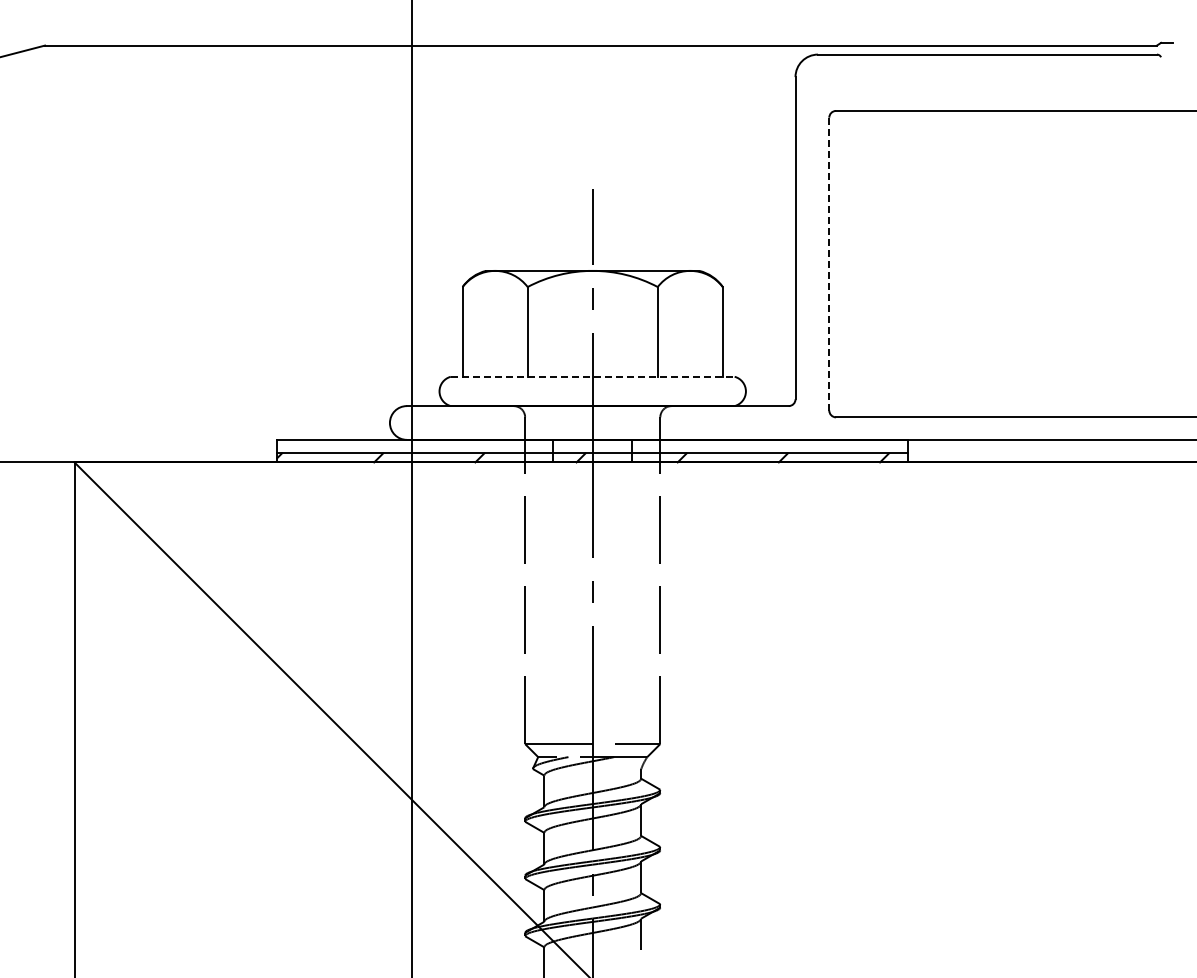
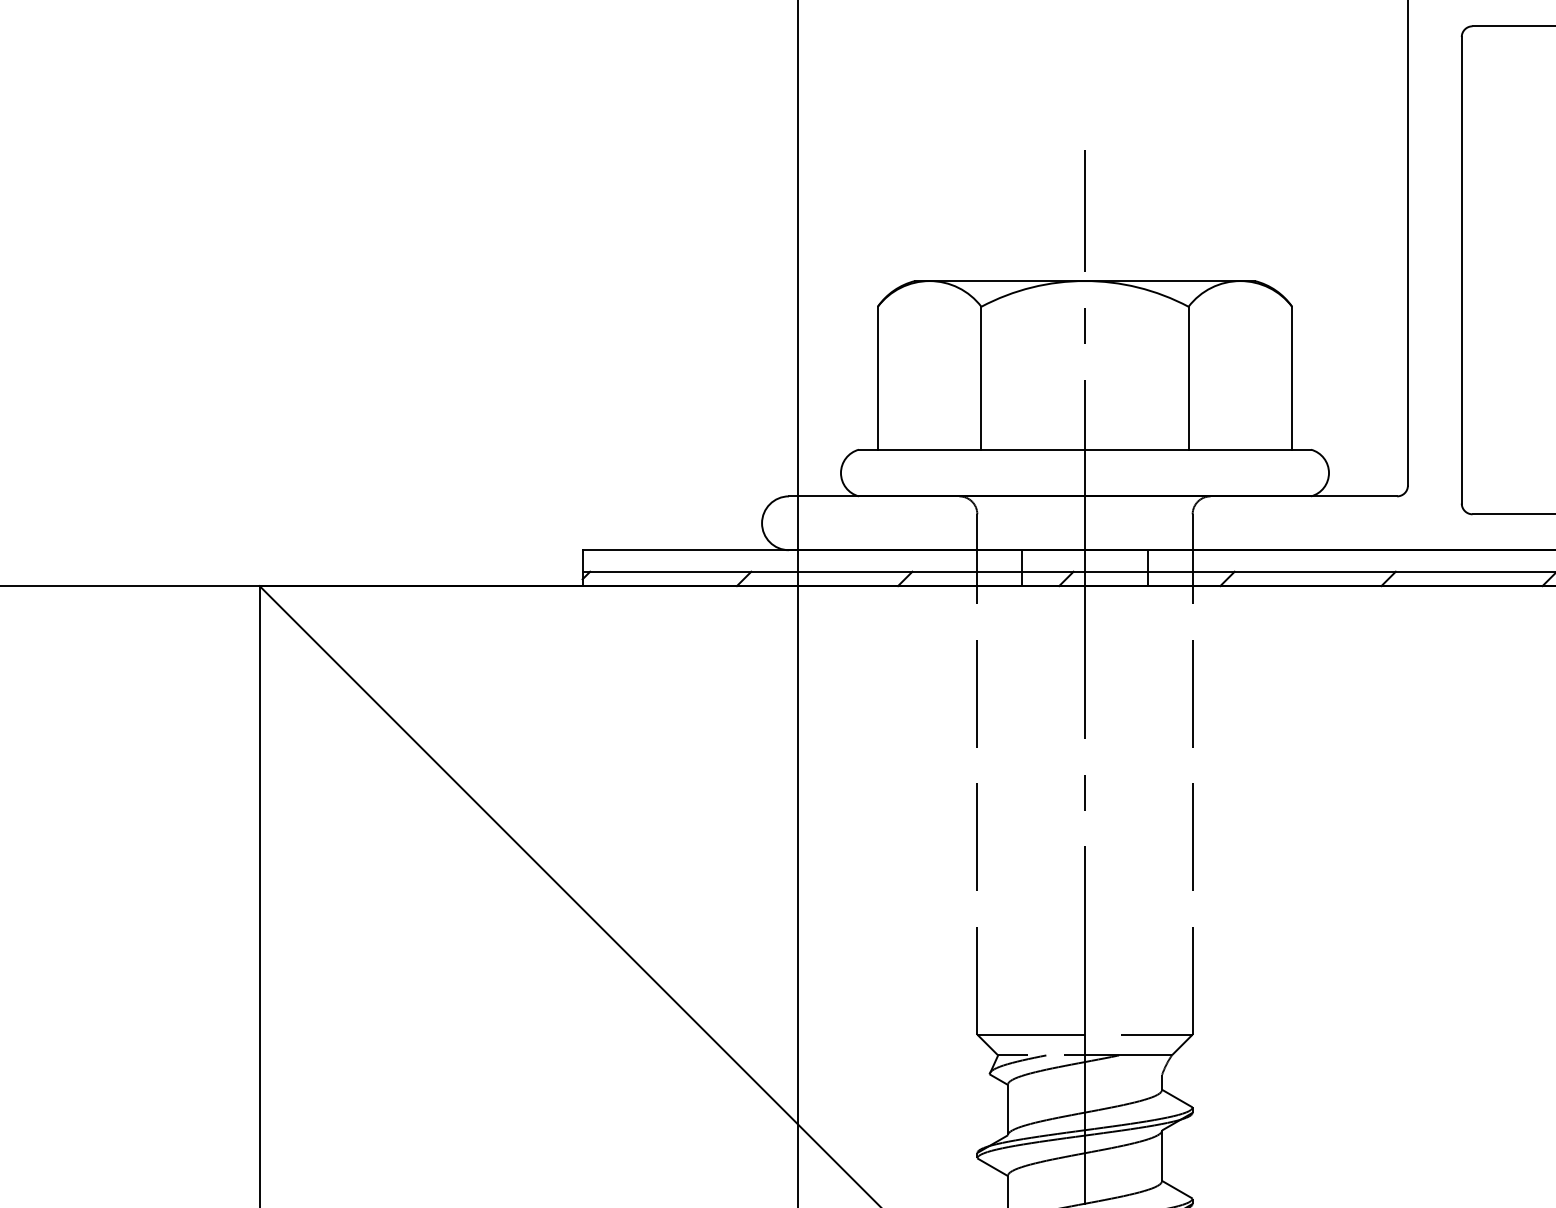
line: (829, 264) -> (1462, 270), dashed -> solid
line: (592, 376) -> (1084, 449), dashed -> solid

